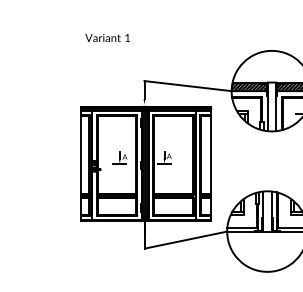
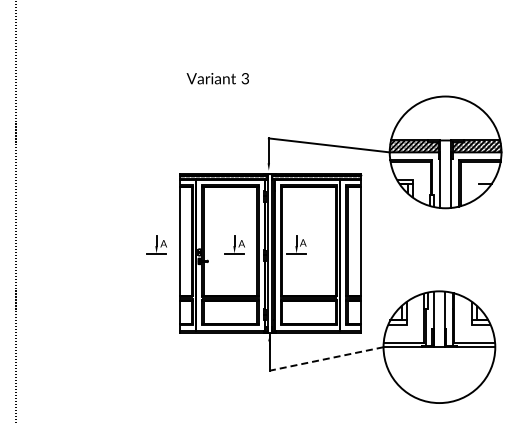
text: (126, 37) -> (244, 78), 1 -> 3
part: (63, 157) -> (156, 244), added
line: (186, 240) -> (326, 359), solid -> dashed

